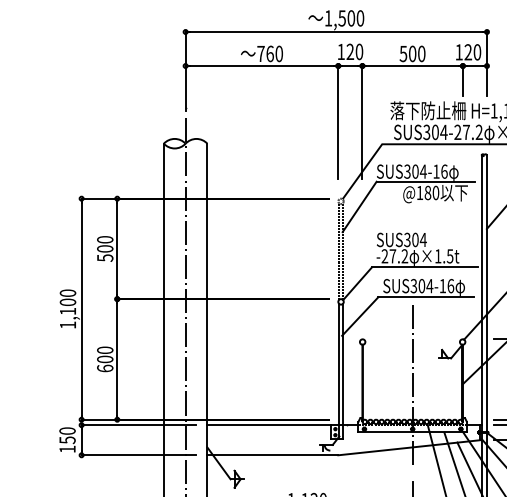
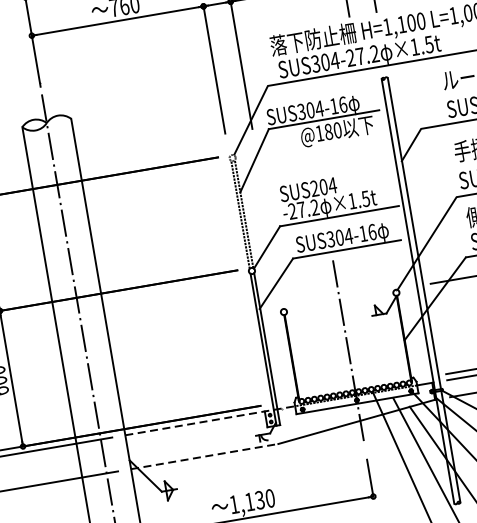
text: (407, 240) -> (314, 189), SUS304 -> SUS204
line: (282, 425) -> (209, 421), solid -> dashed
line: (273, 455) -> (205, 456), solid -> dashed

